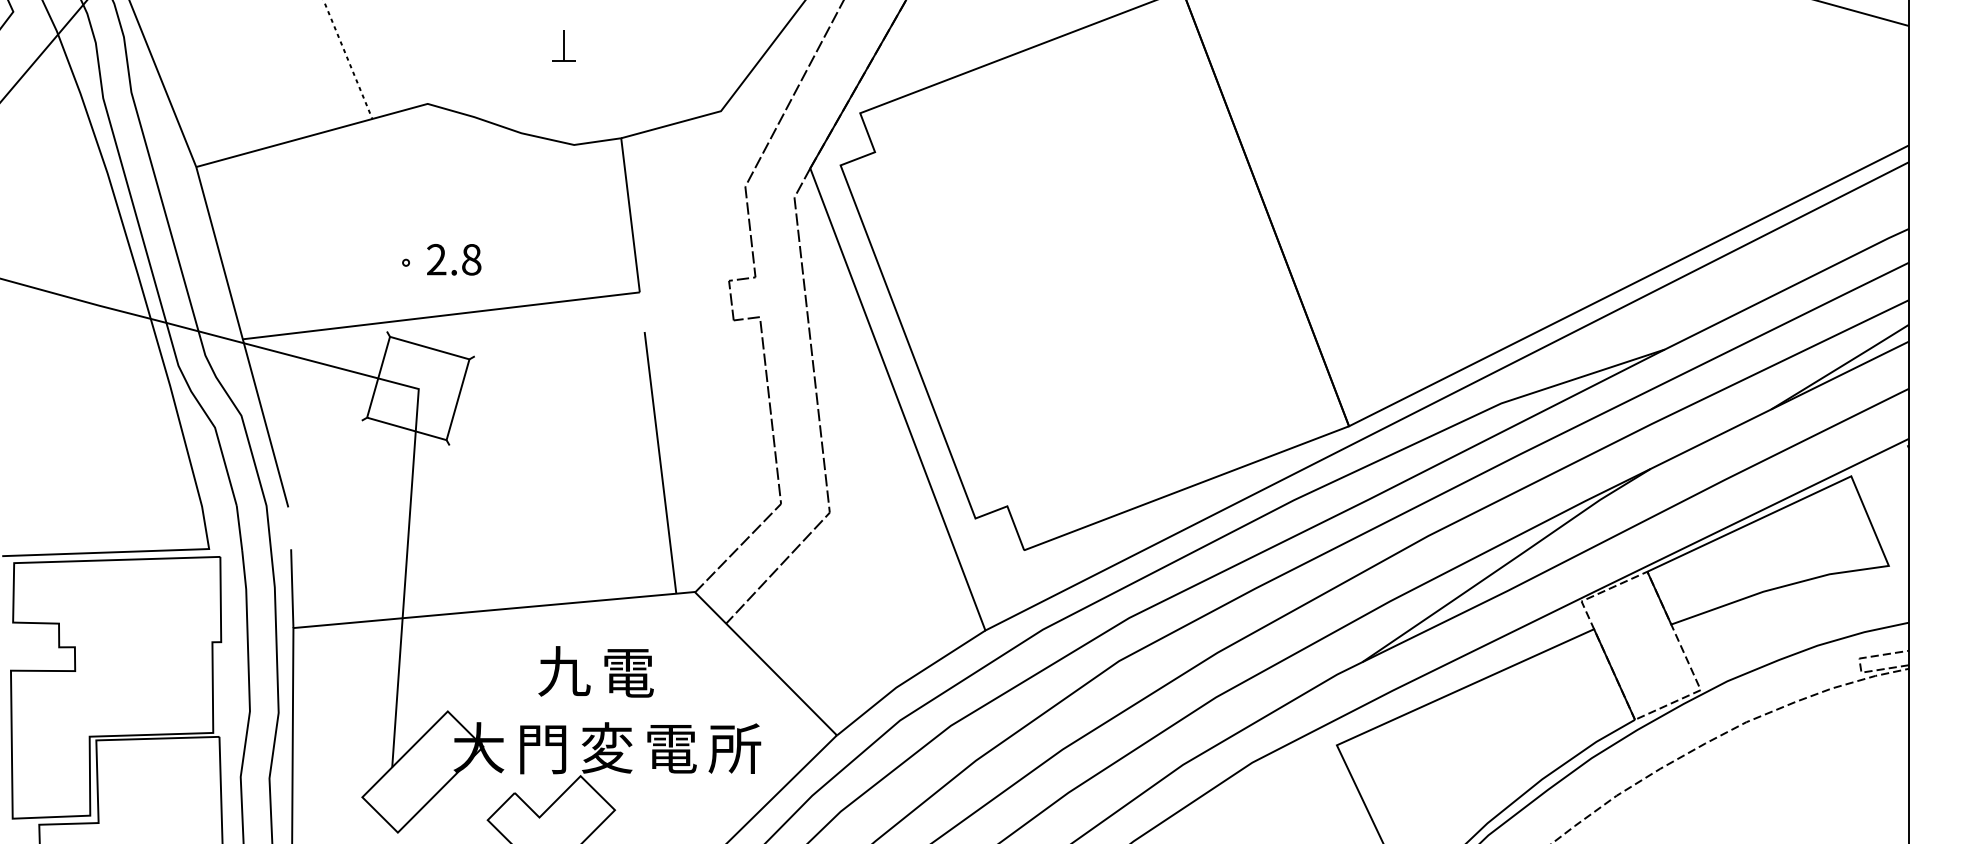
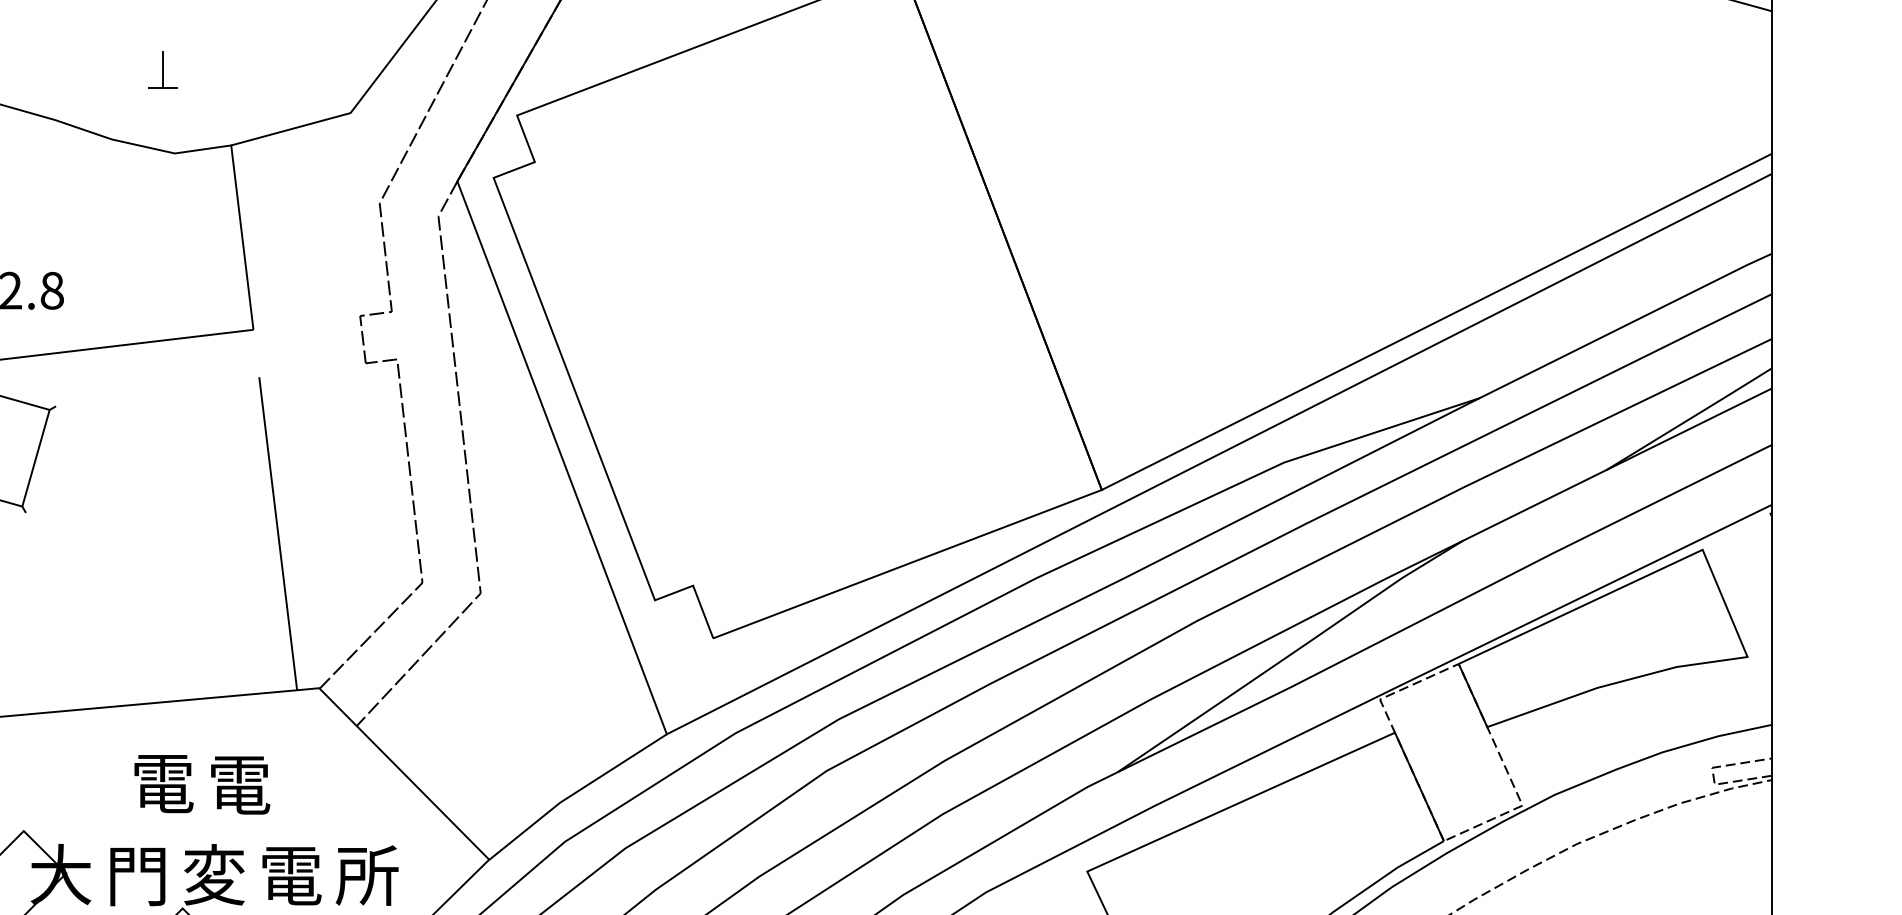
part: (563, 45) -> (162, 69), moved
text: (564, 671) -> (163, 783), 九 -> 電

